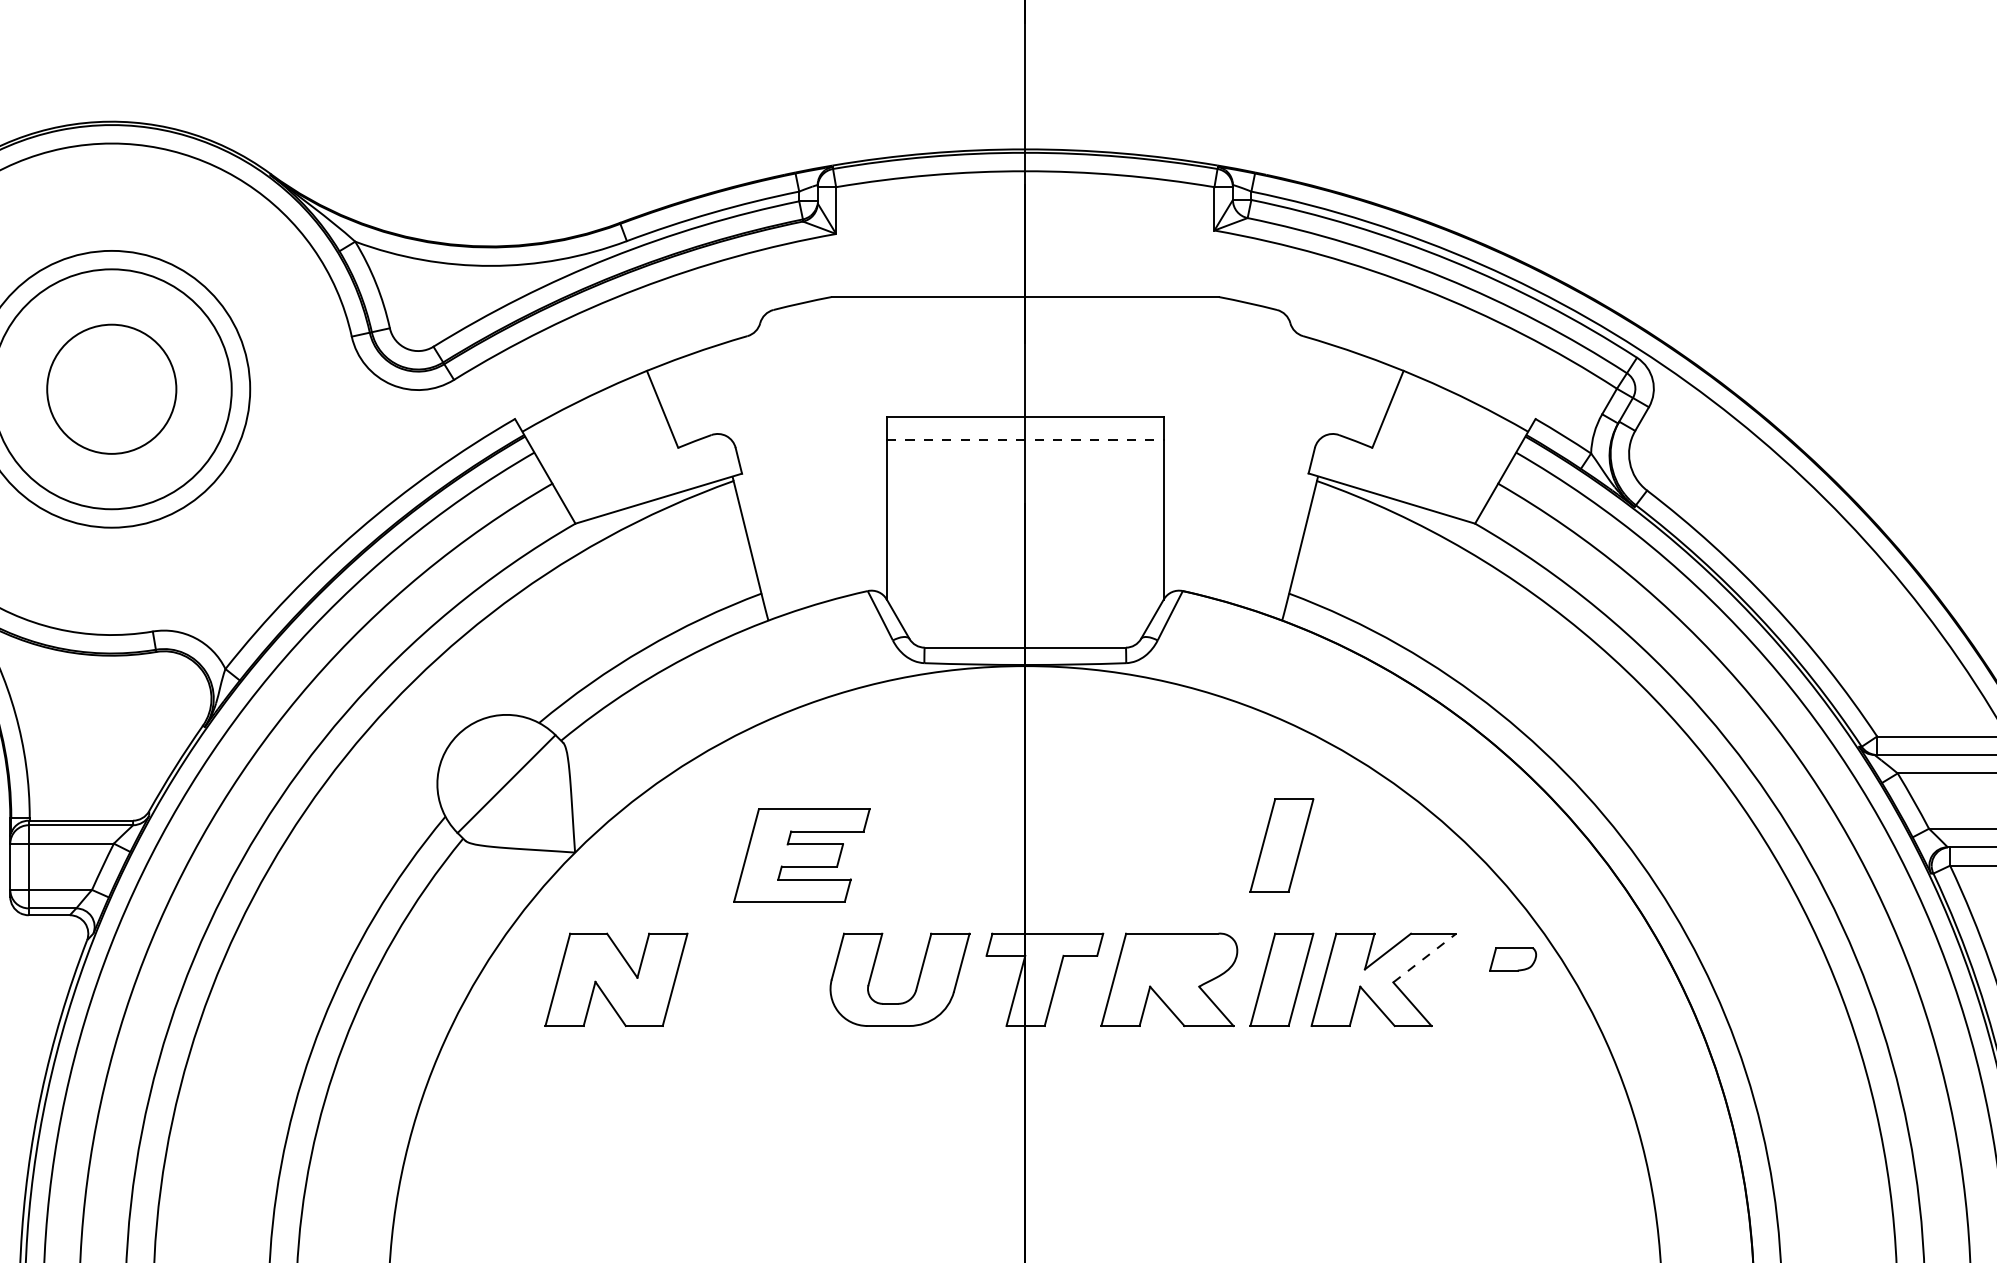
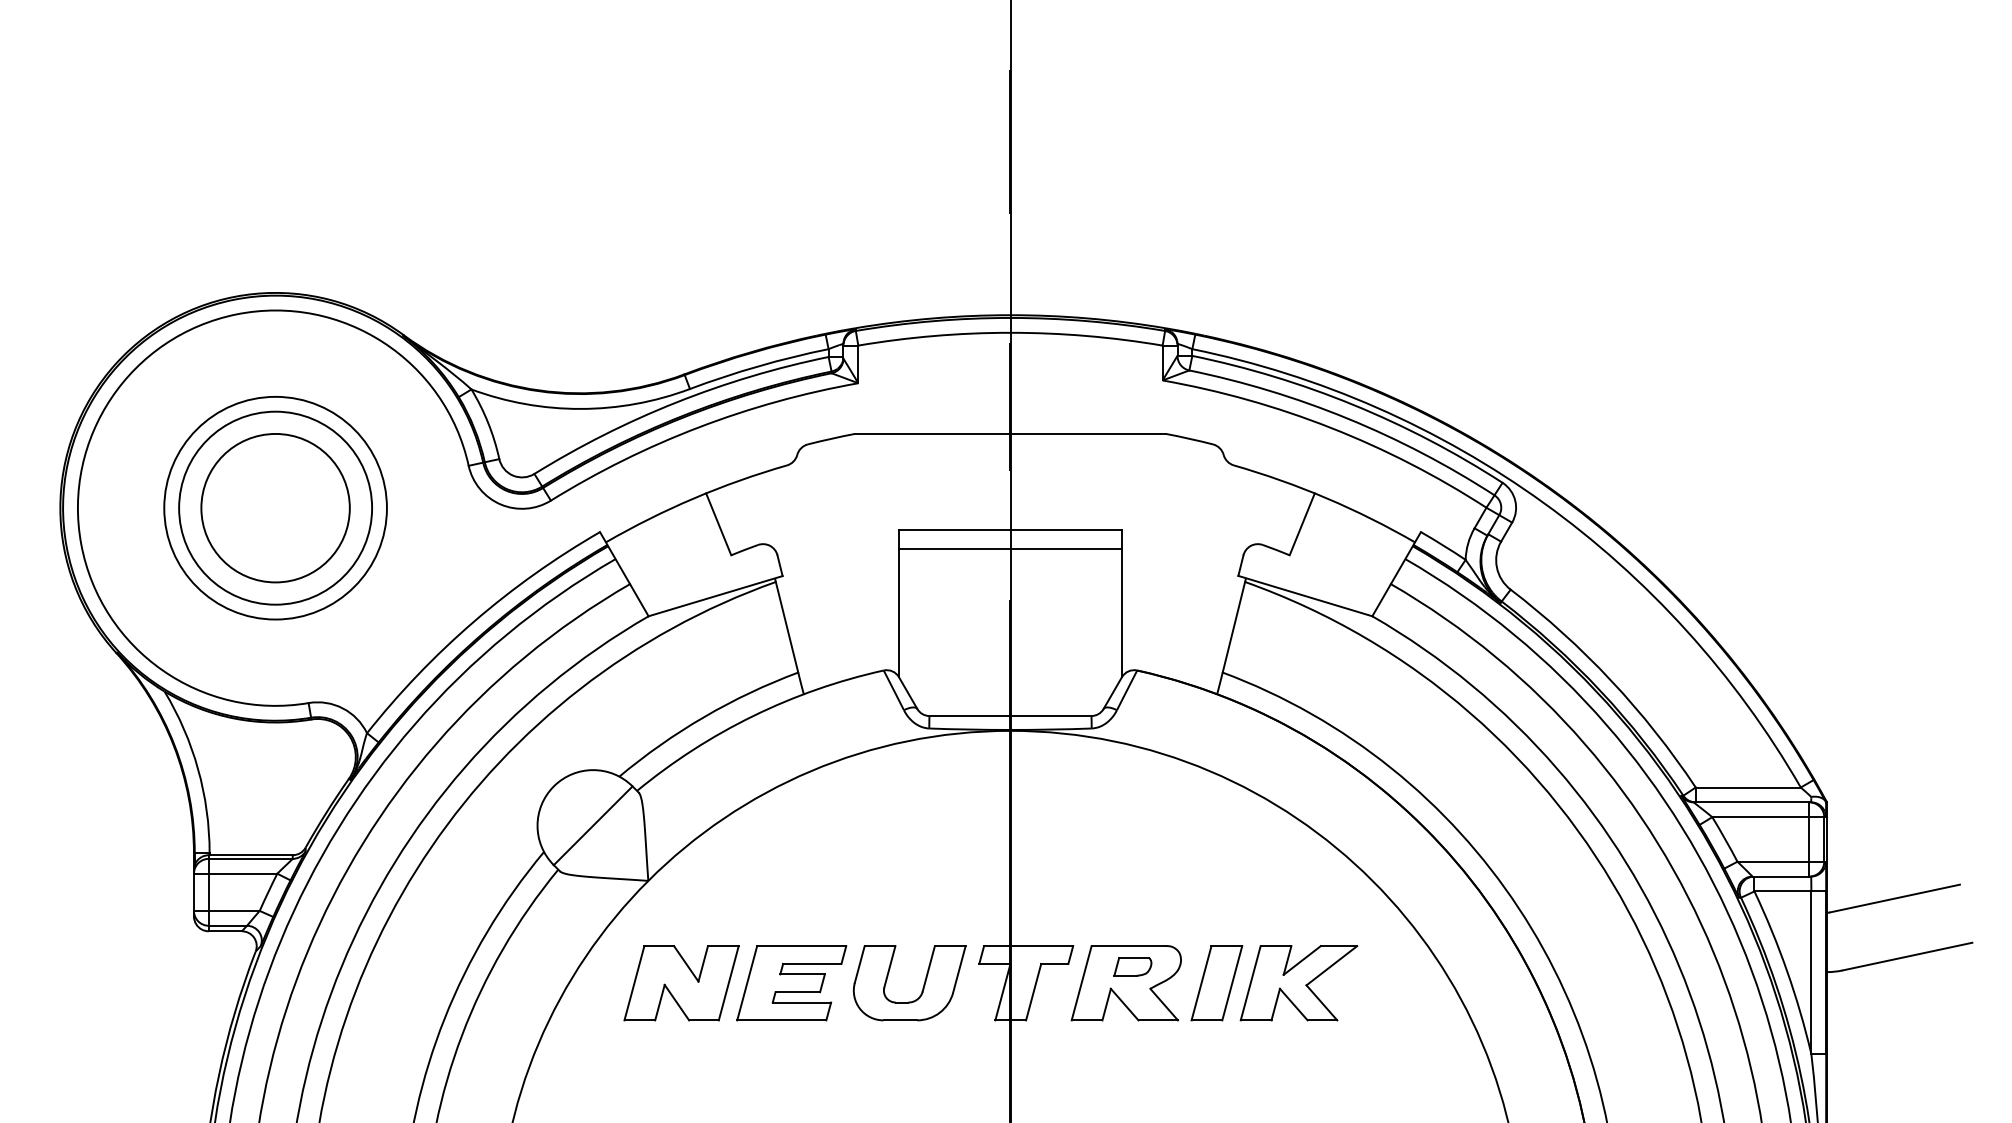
circle: (111, 388) -> (275, 507), size x1.43
line: (1025, 440) -> (1010, 549), dashed -> solid
part: (1281, 845) -> (1216, 875), removed
part: (801, 855) -> (791, 983), moved
line: (1425, 957) -> (1332, 965), dashed -> solid
part: (1512, 959) -> (1132, 966), moved

